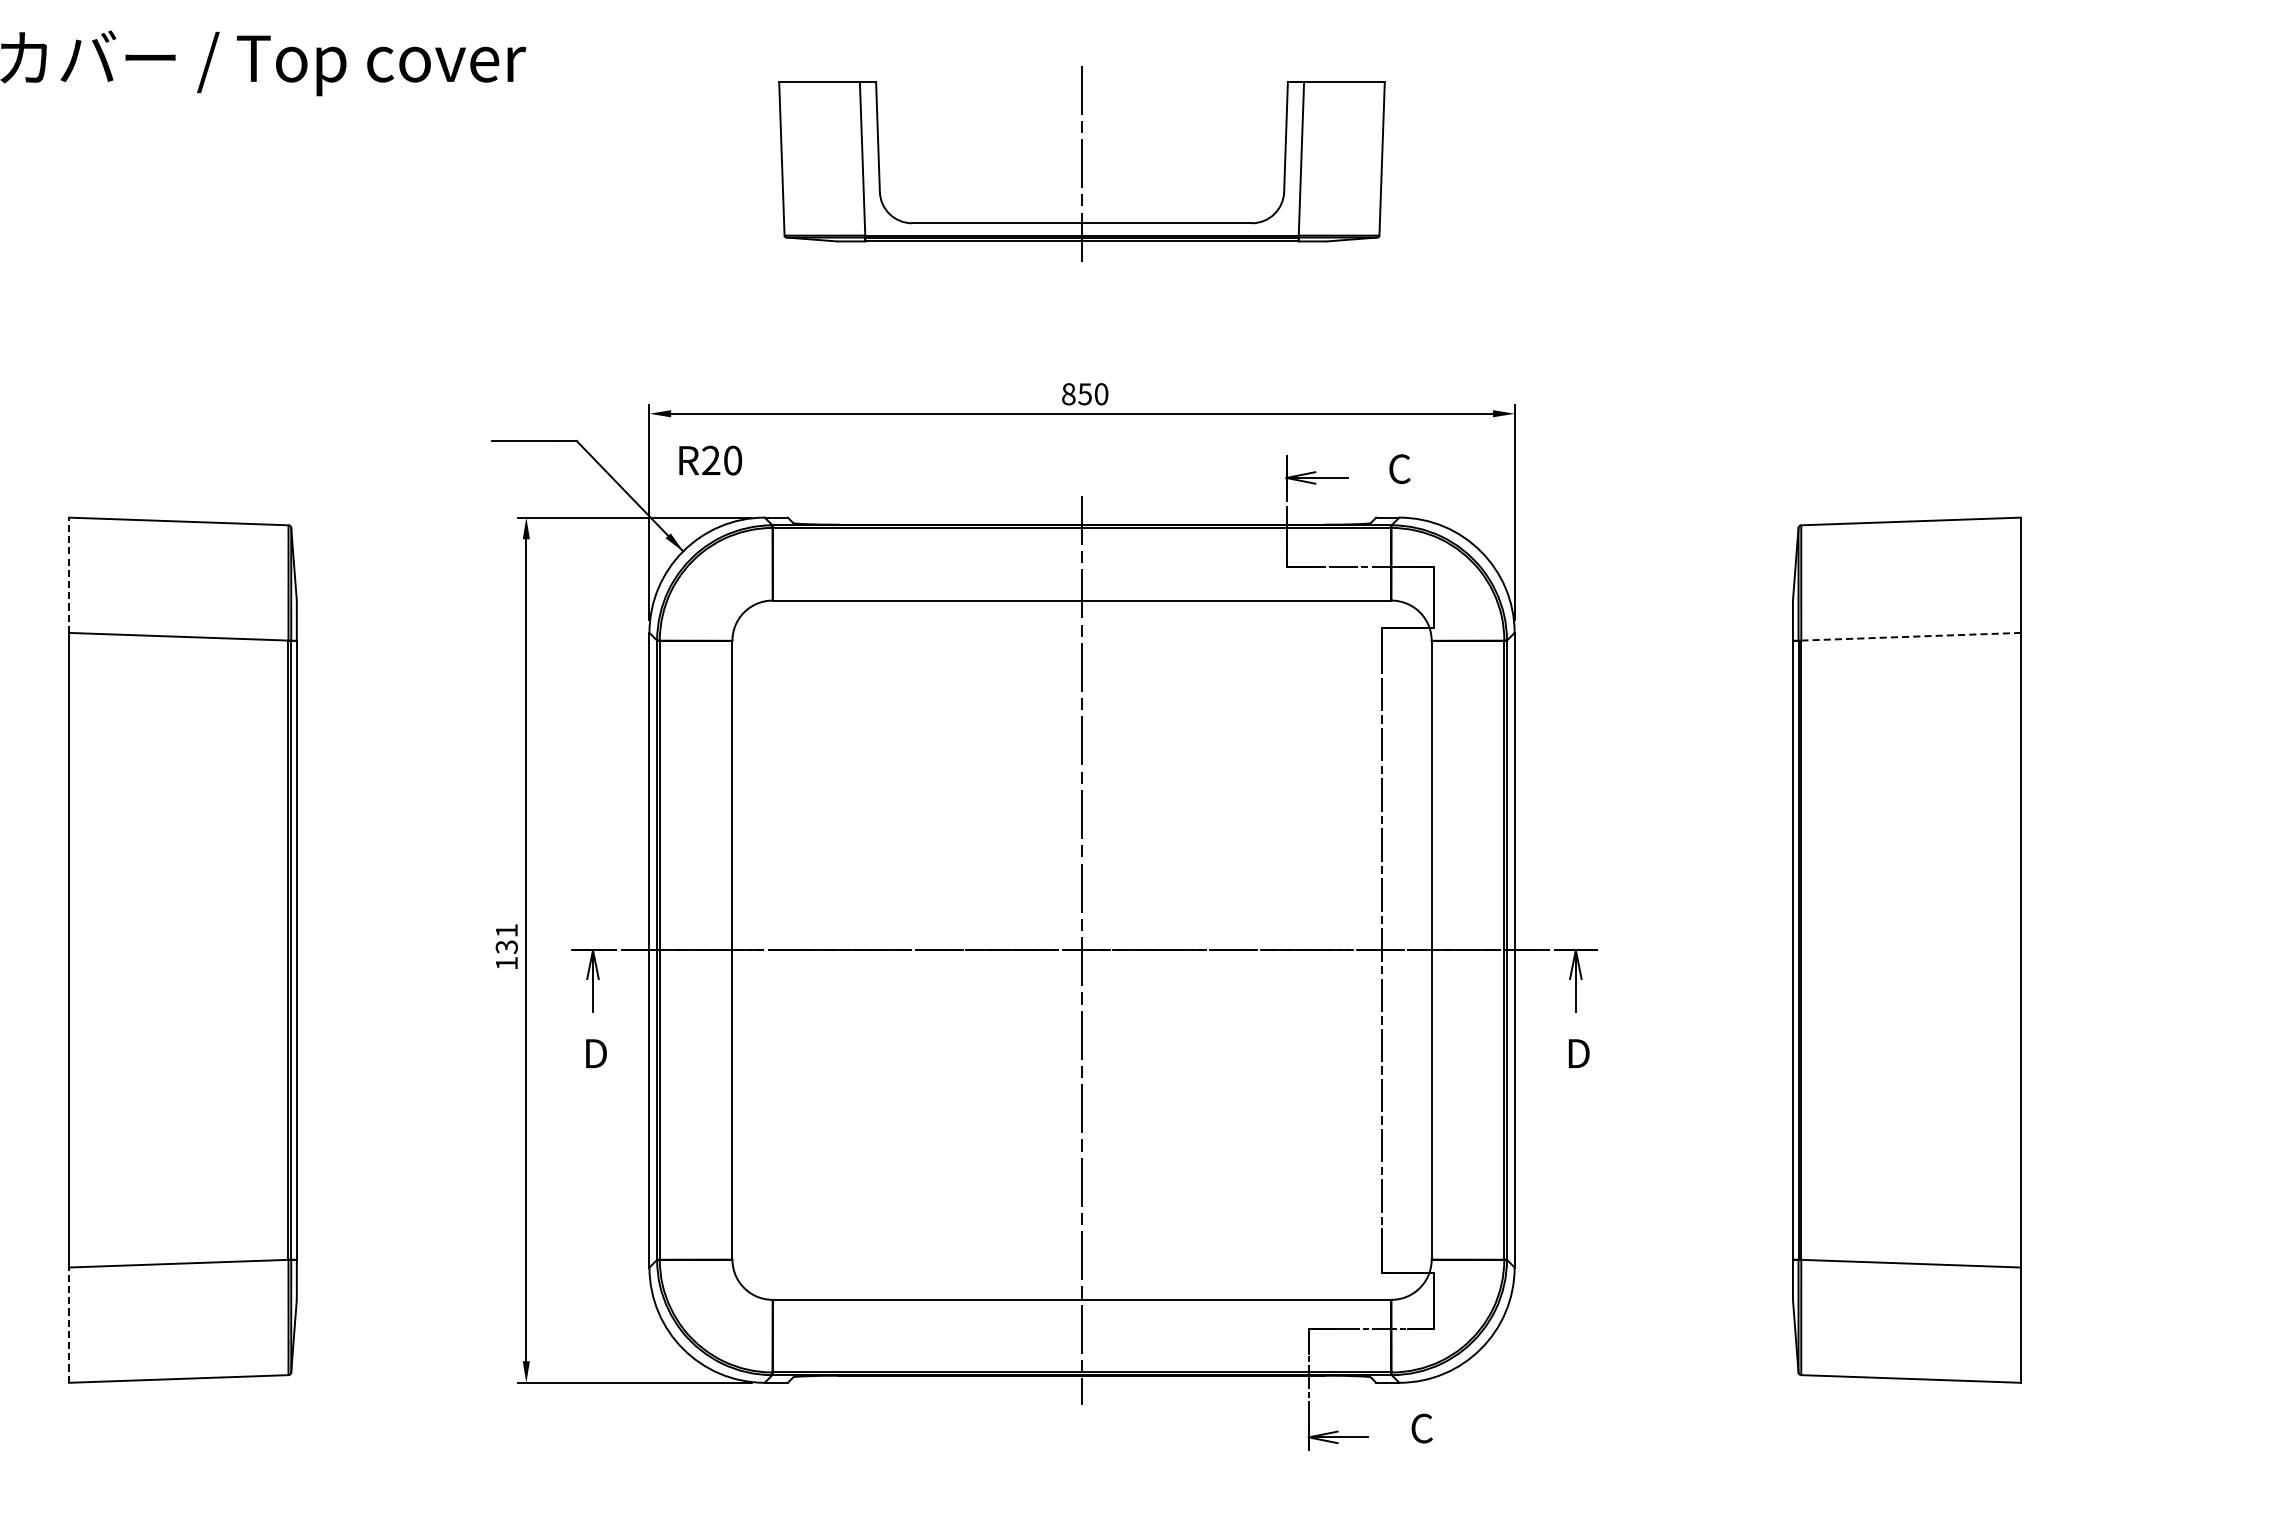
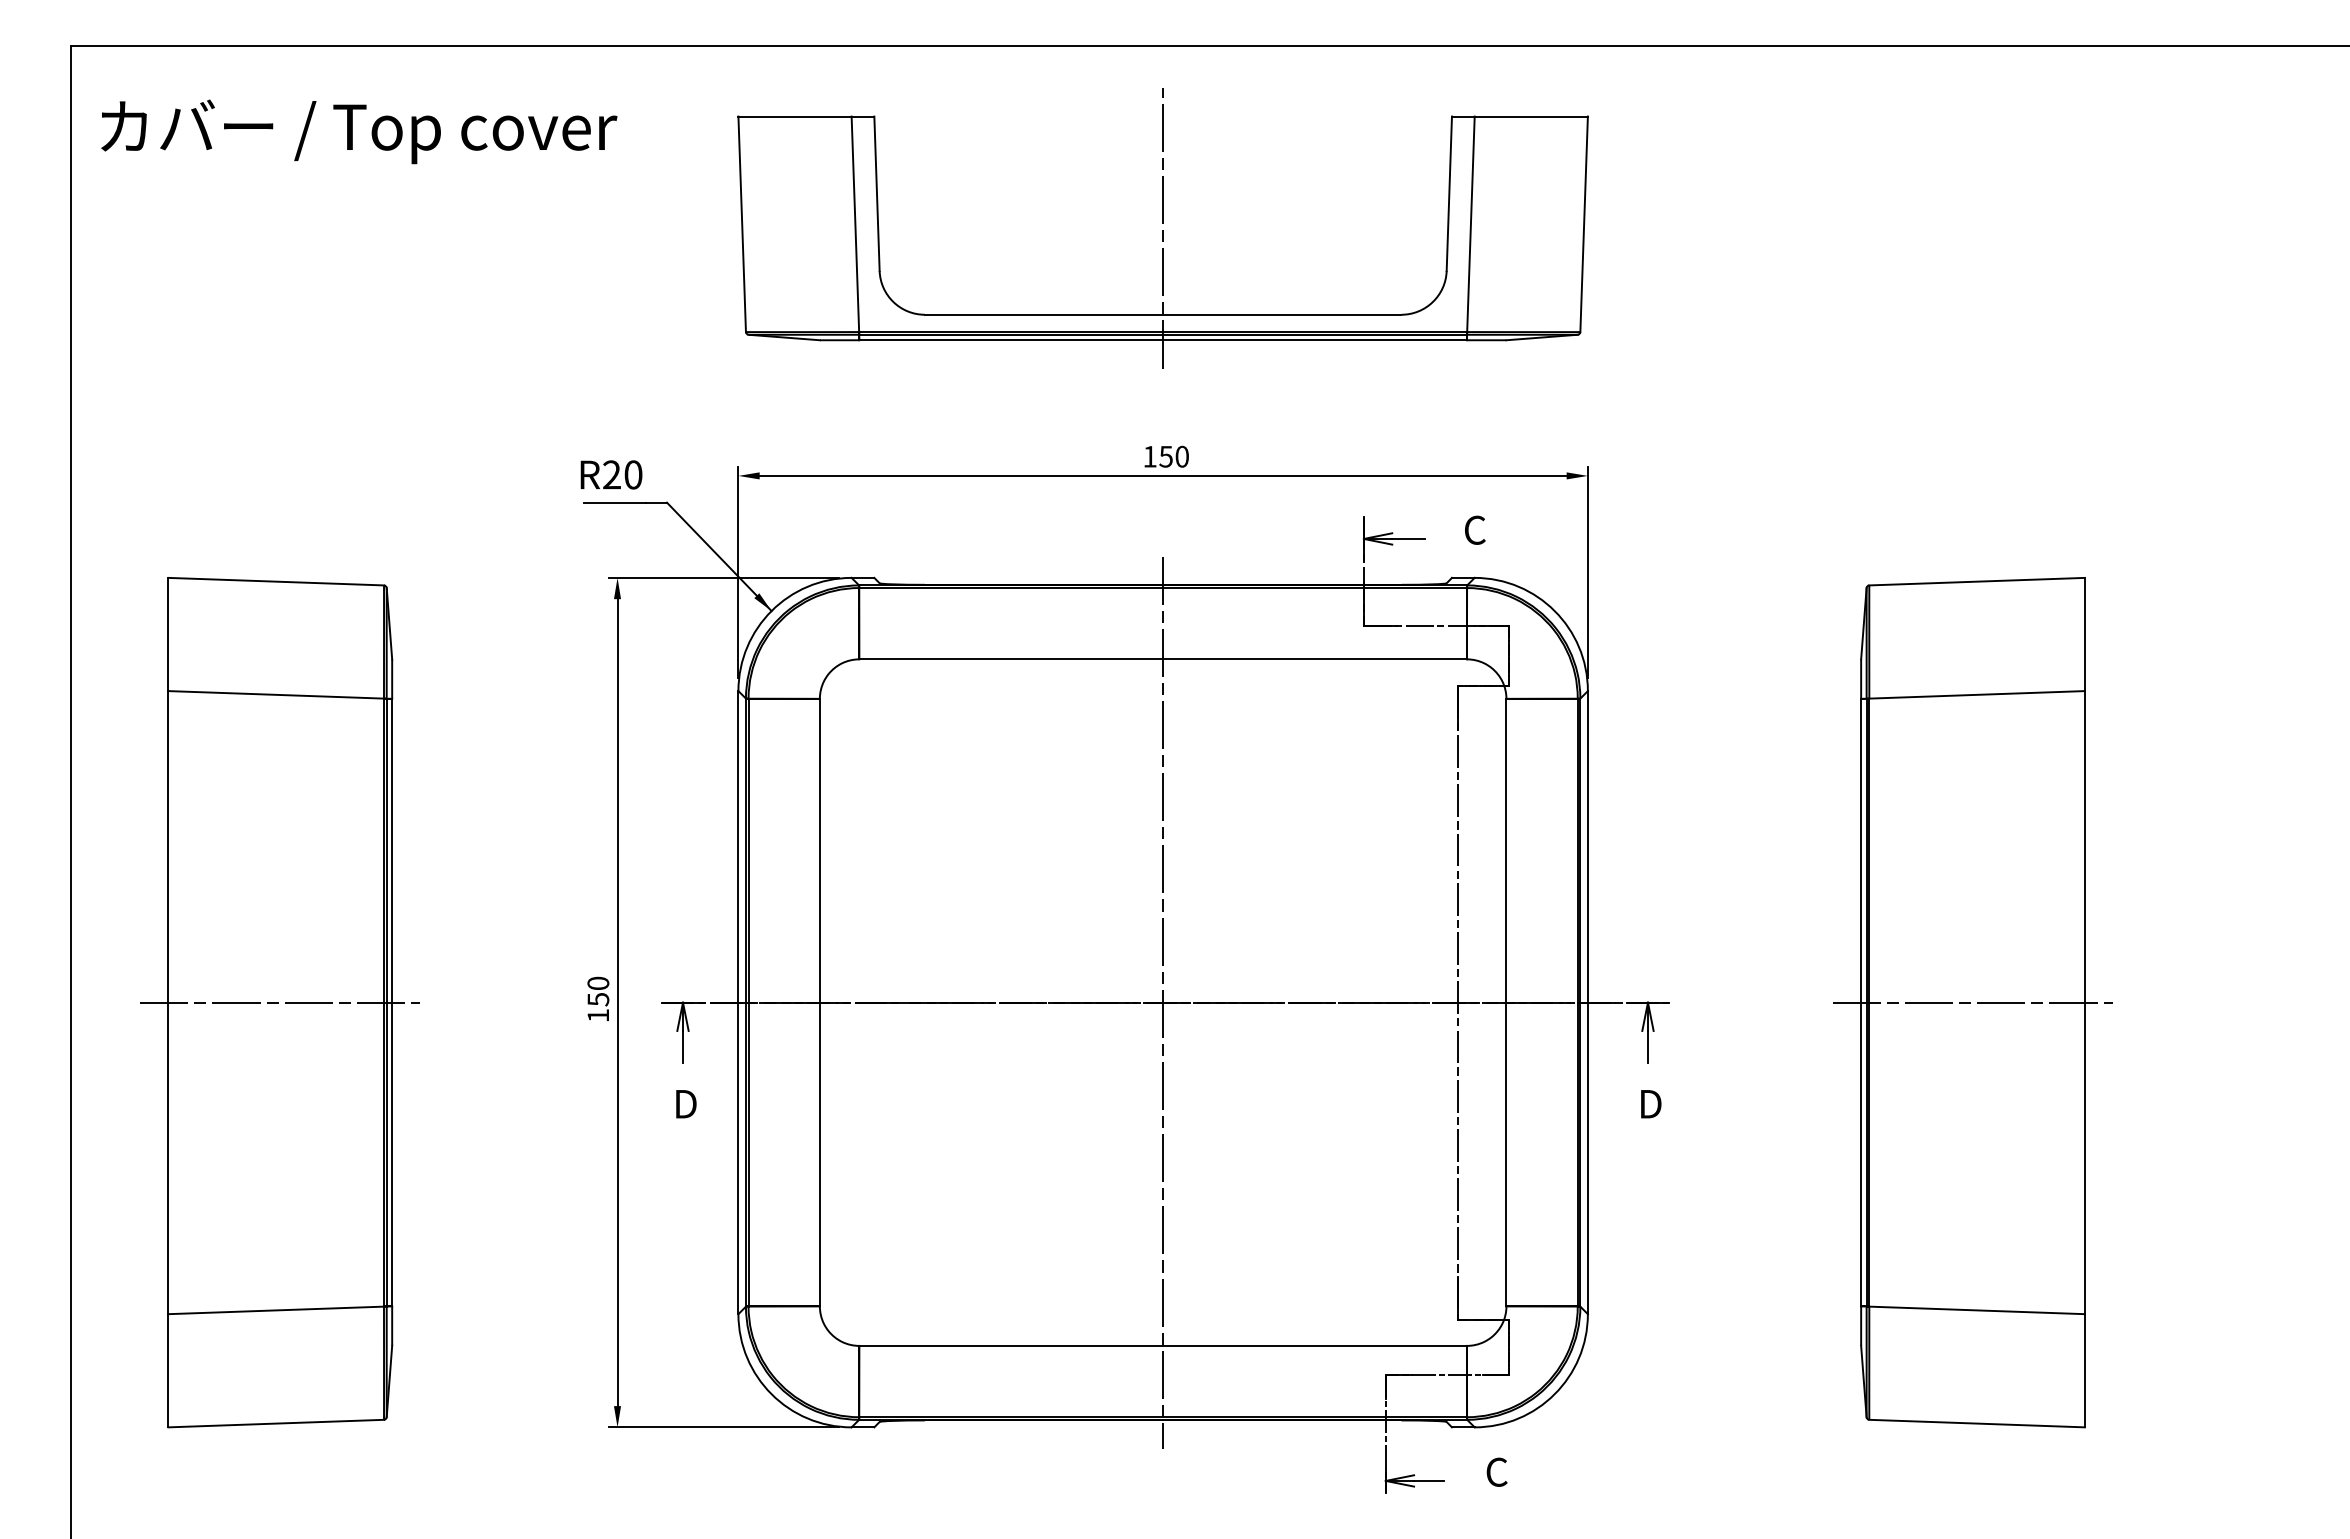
part: (1081, 161) -> (1162, 228), size x1.43
text: (1068, 393) -> (1149, 456), 850 -> 150
text: (710, 460) -> (611, 474), moved
line: (68, 575) -> (168, 634), dashed -> solid
line: (1911, 636) -> (1977, 694), dashed -> solid
text: (506, 937) -> (598, 990), 131 -> 150
line: (183, 950) -> (280, 1002), added
line: (1906, 950) -> (1972, 1002), added
line: (68, 1324) -> (168, 1370), dashed -> solid

